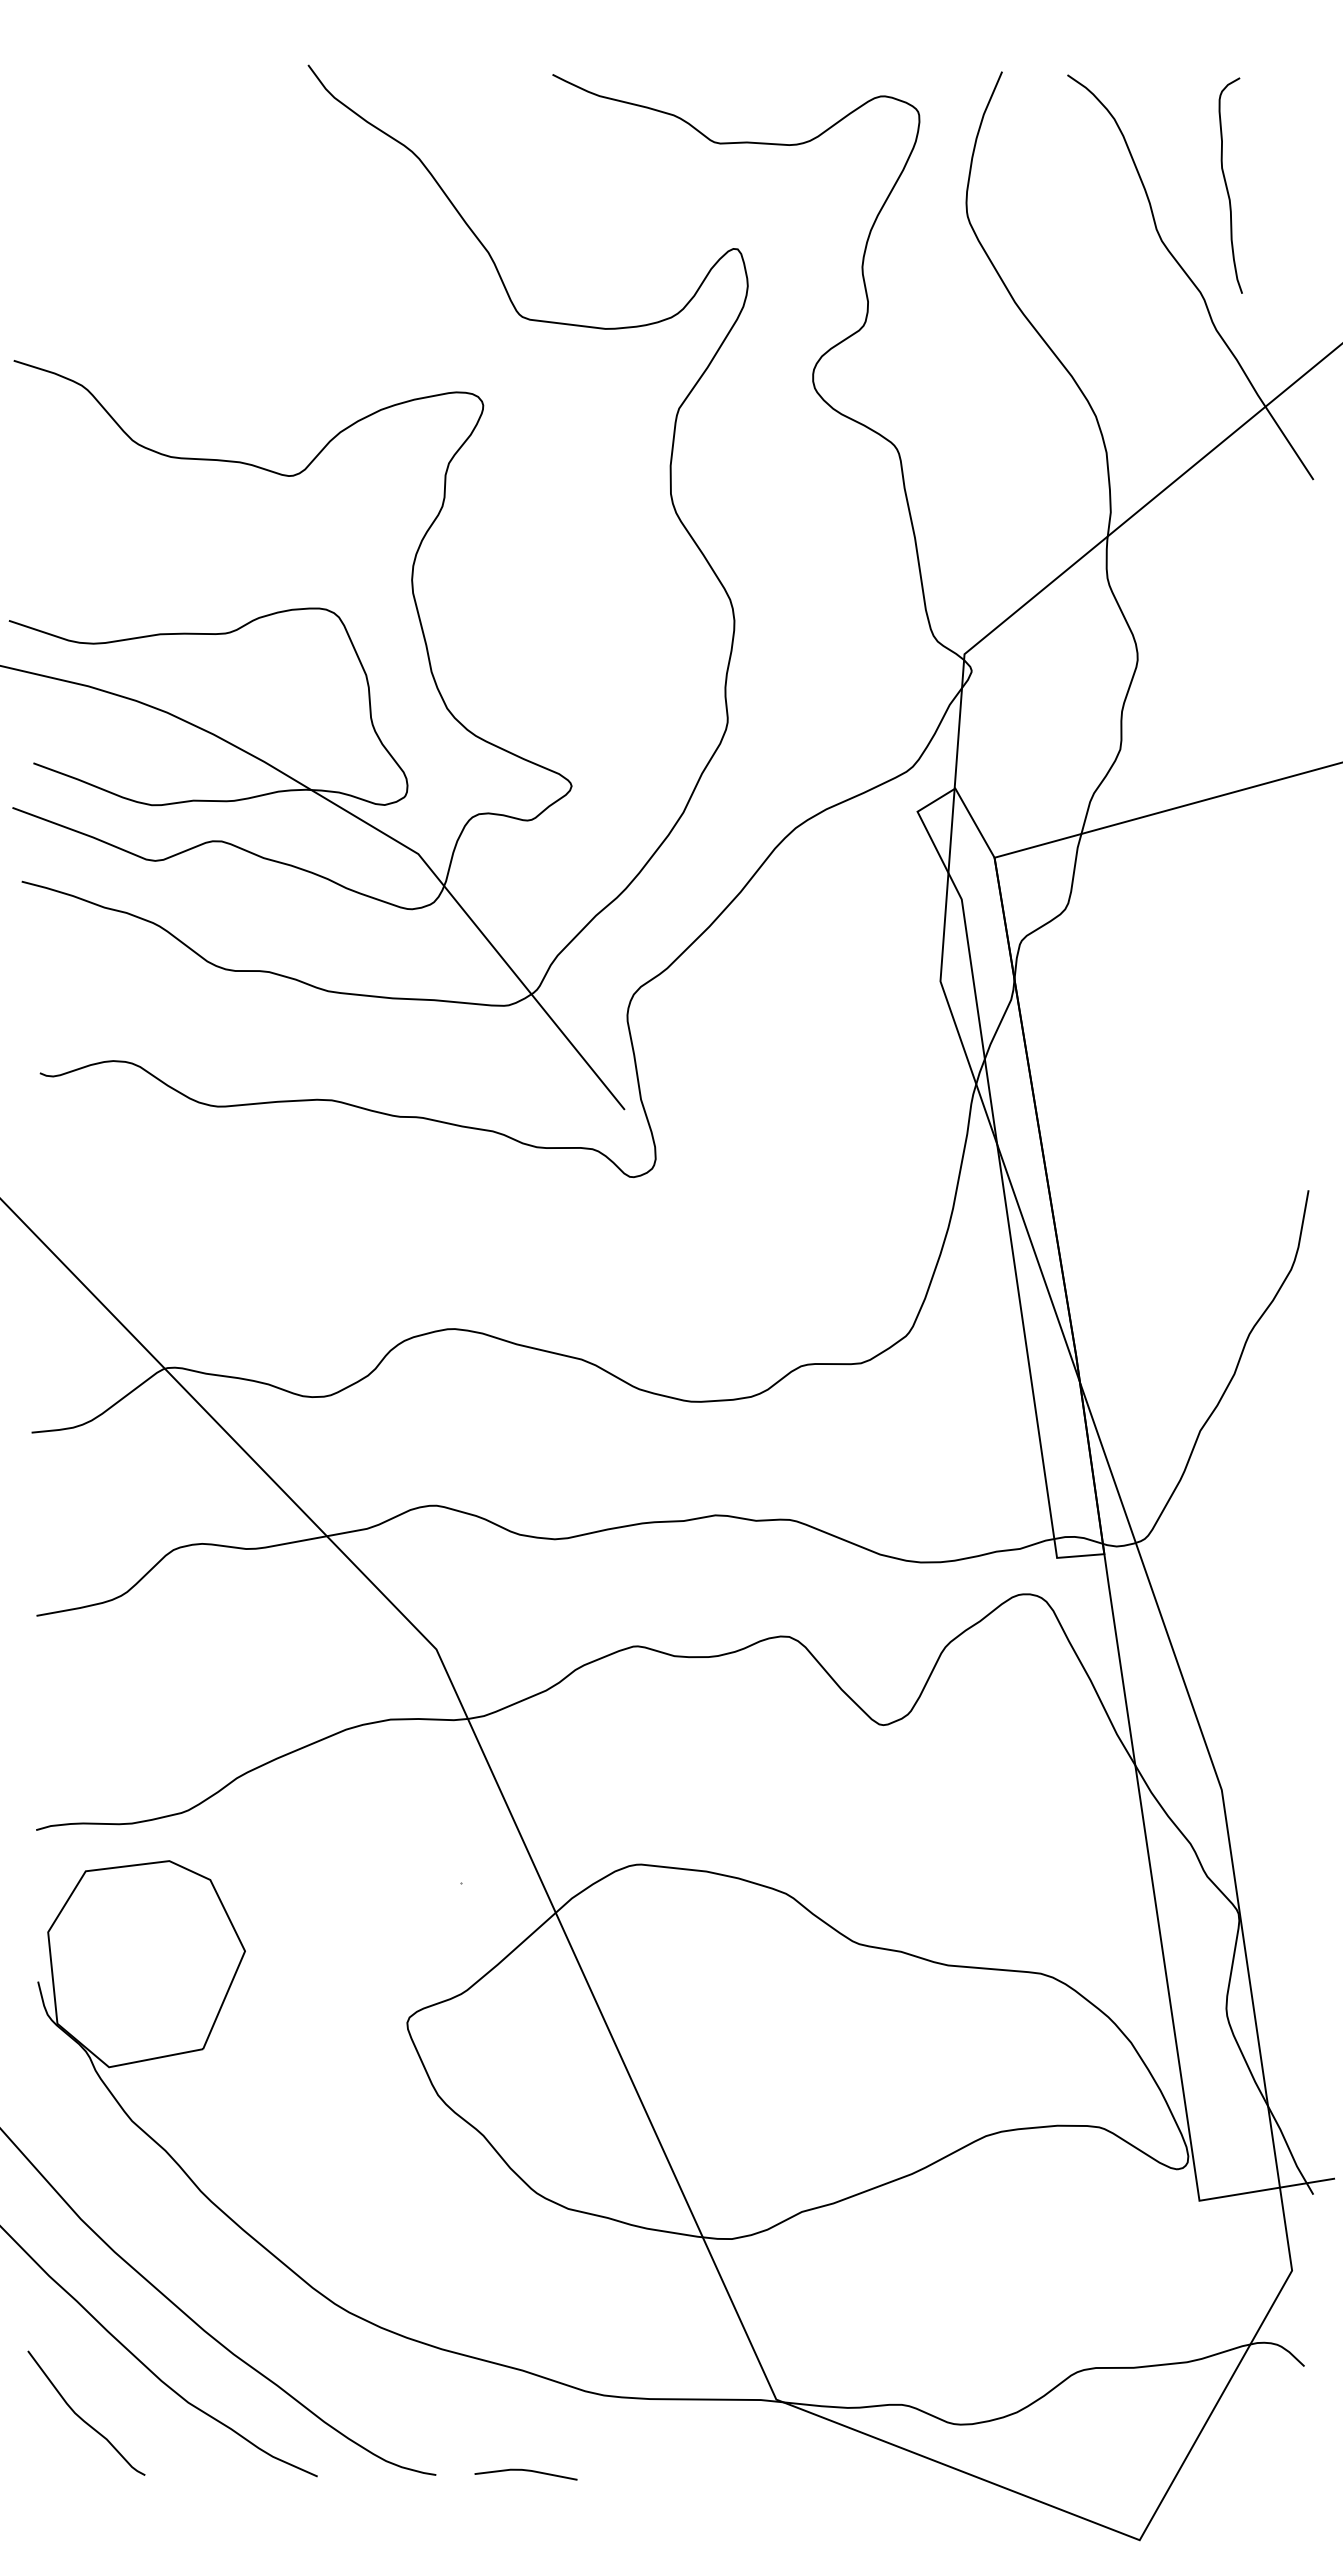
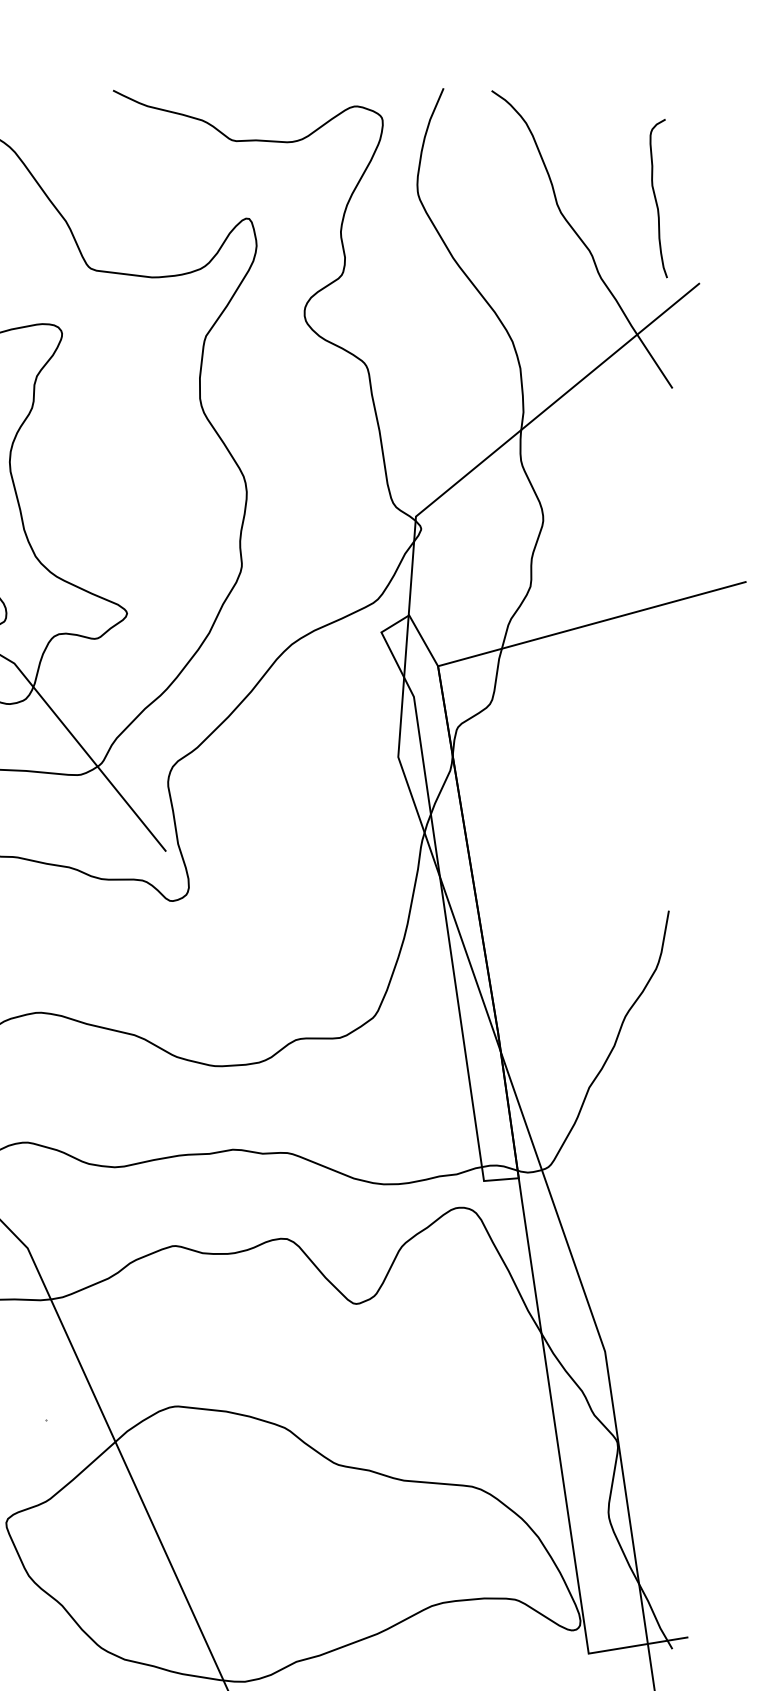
curve: (1227, 185) -> (656, 198), moved

